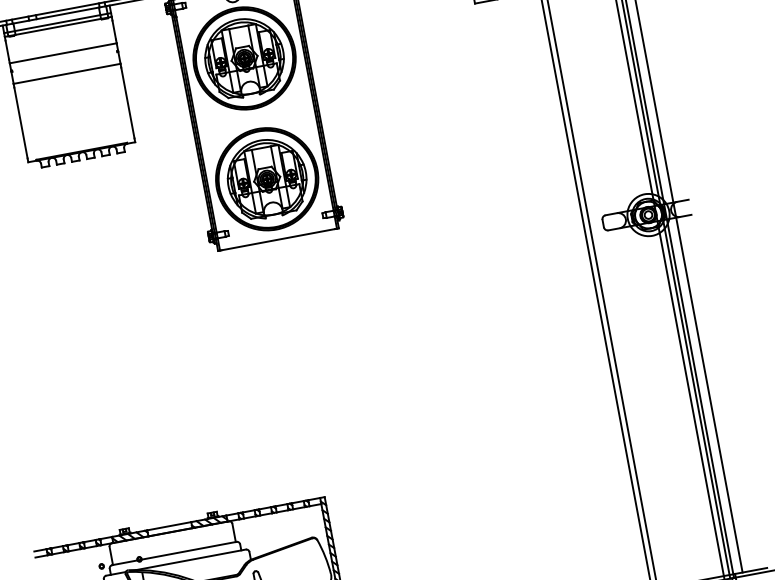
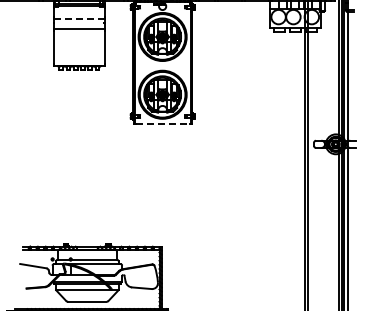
line: (63, 52) -> (79, 18), solid -> dashed
line: (280, 238) -> (163, 123), solid -> dashed

